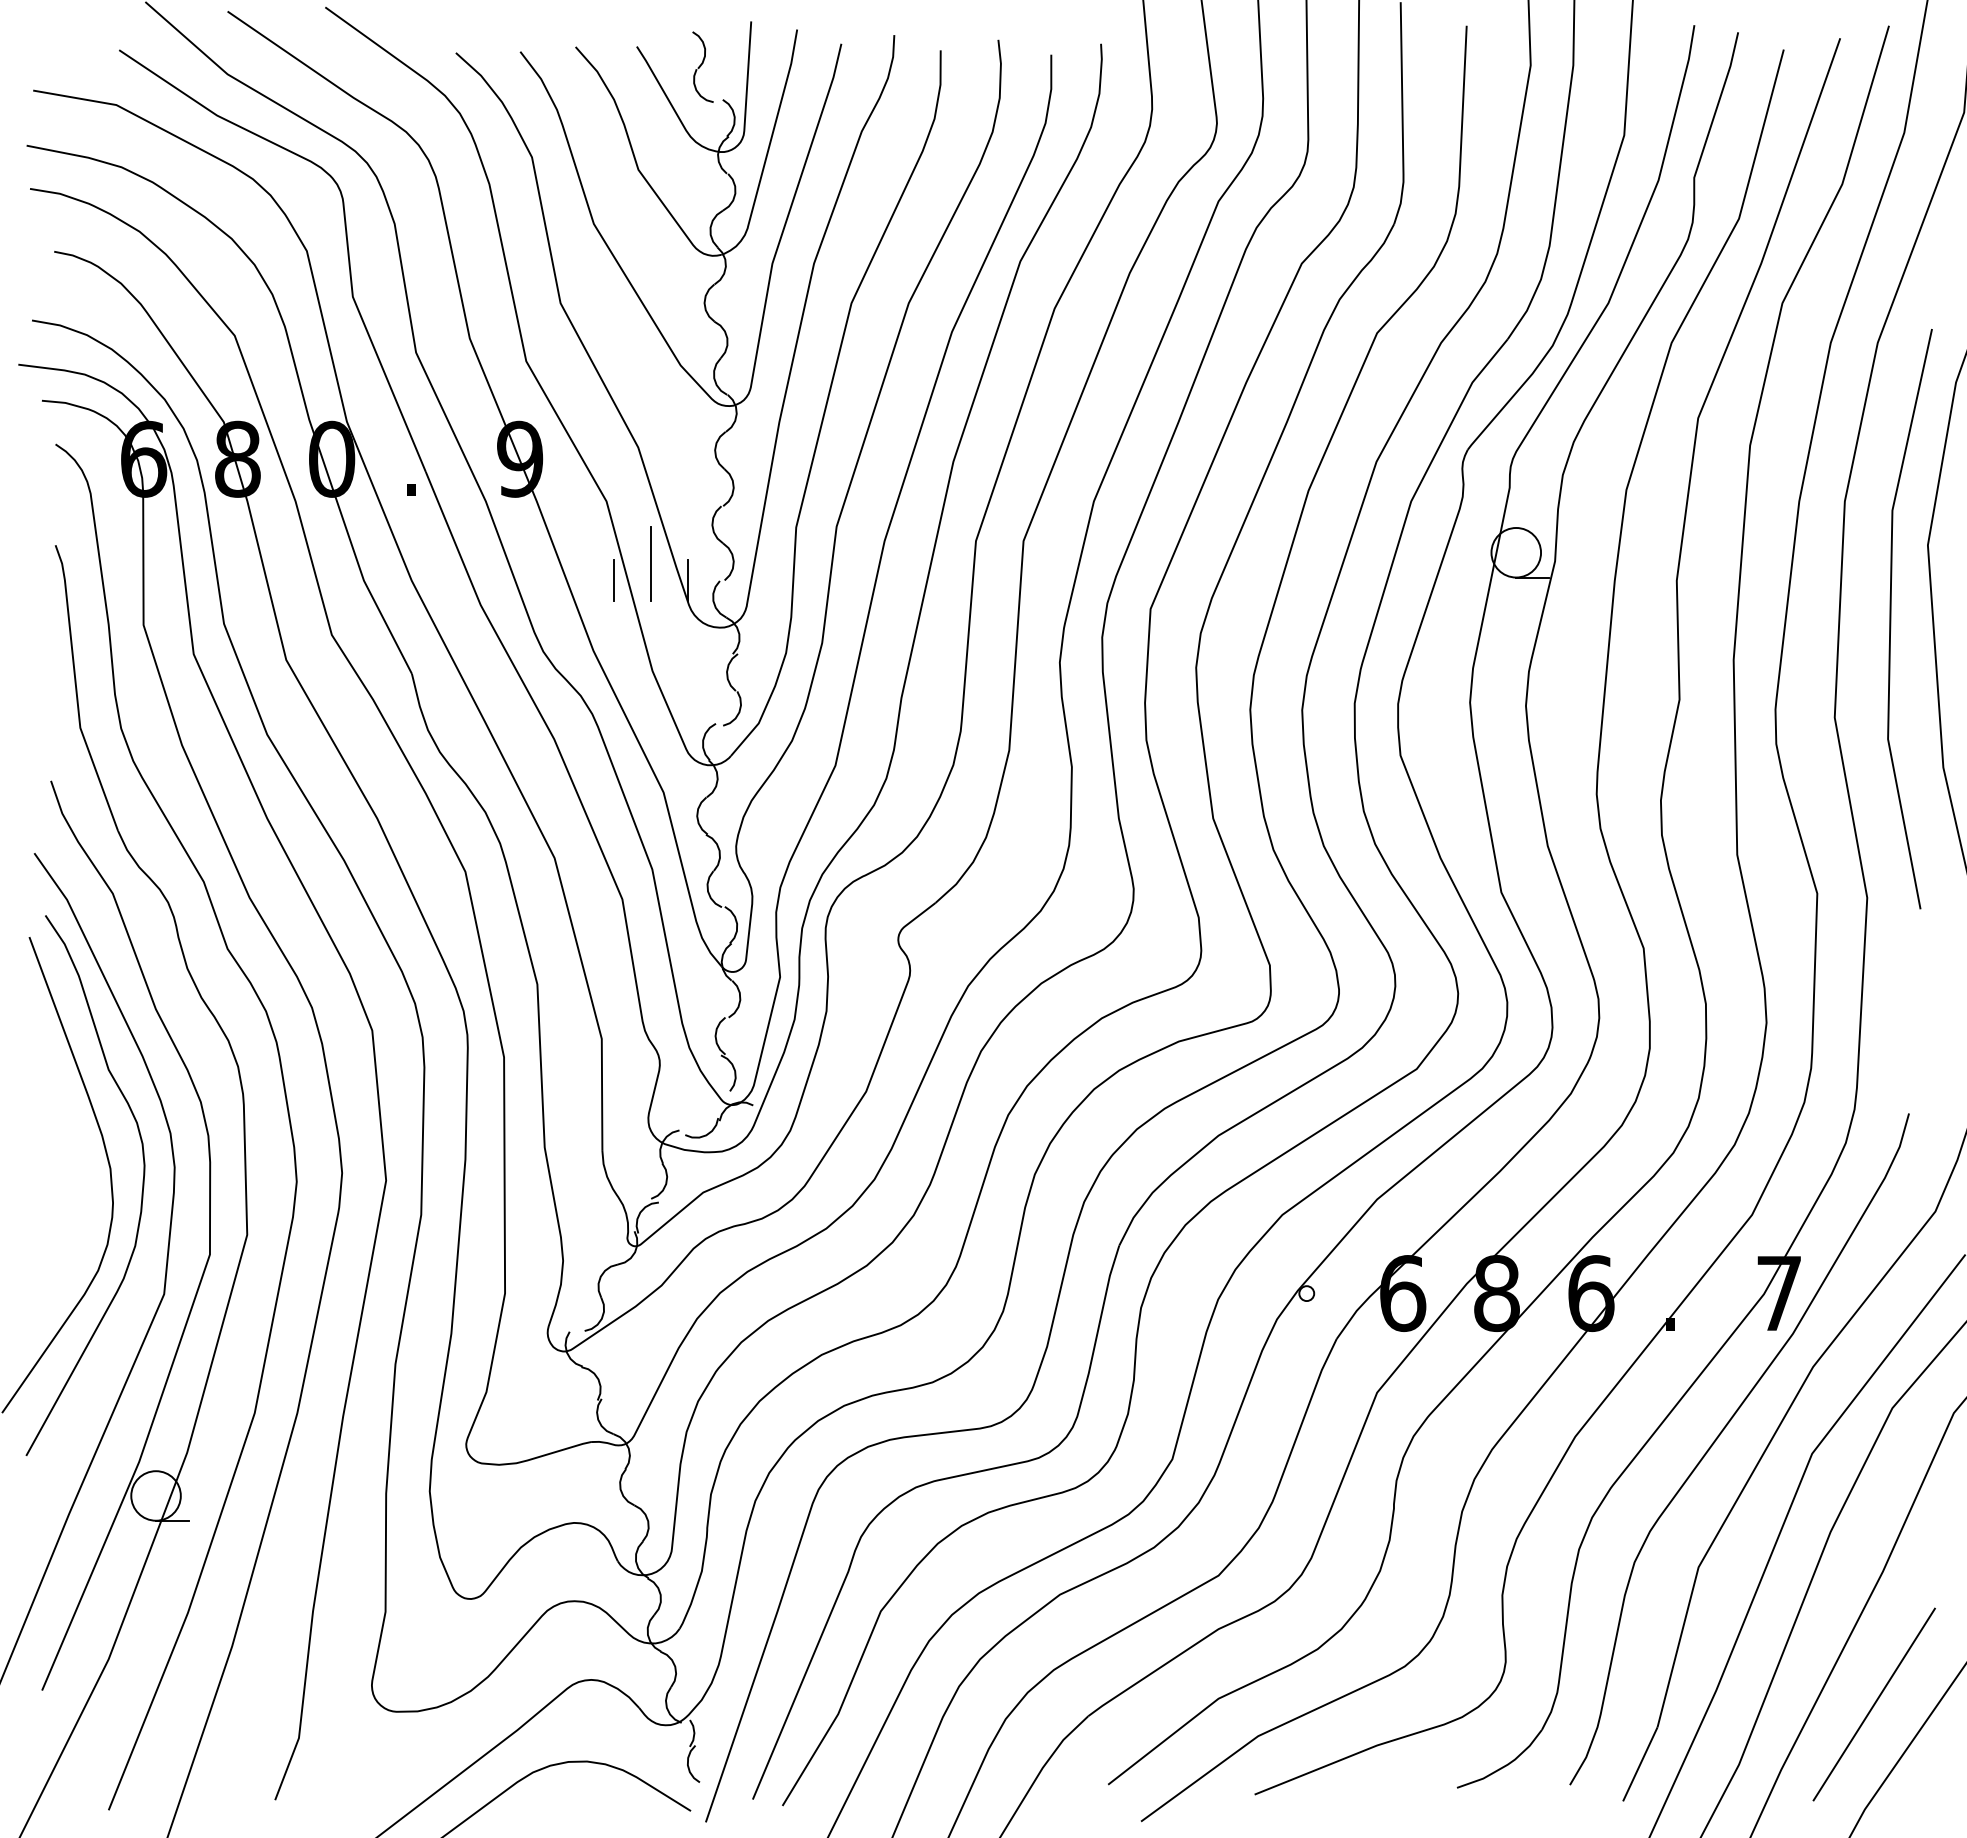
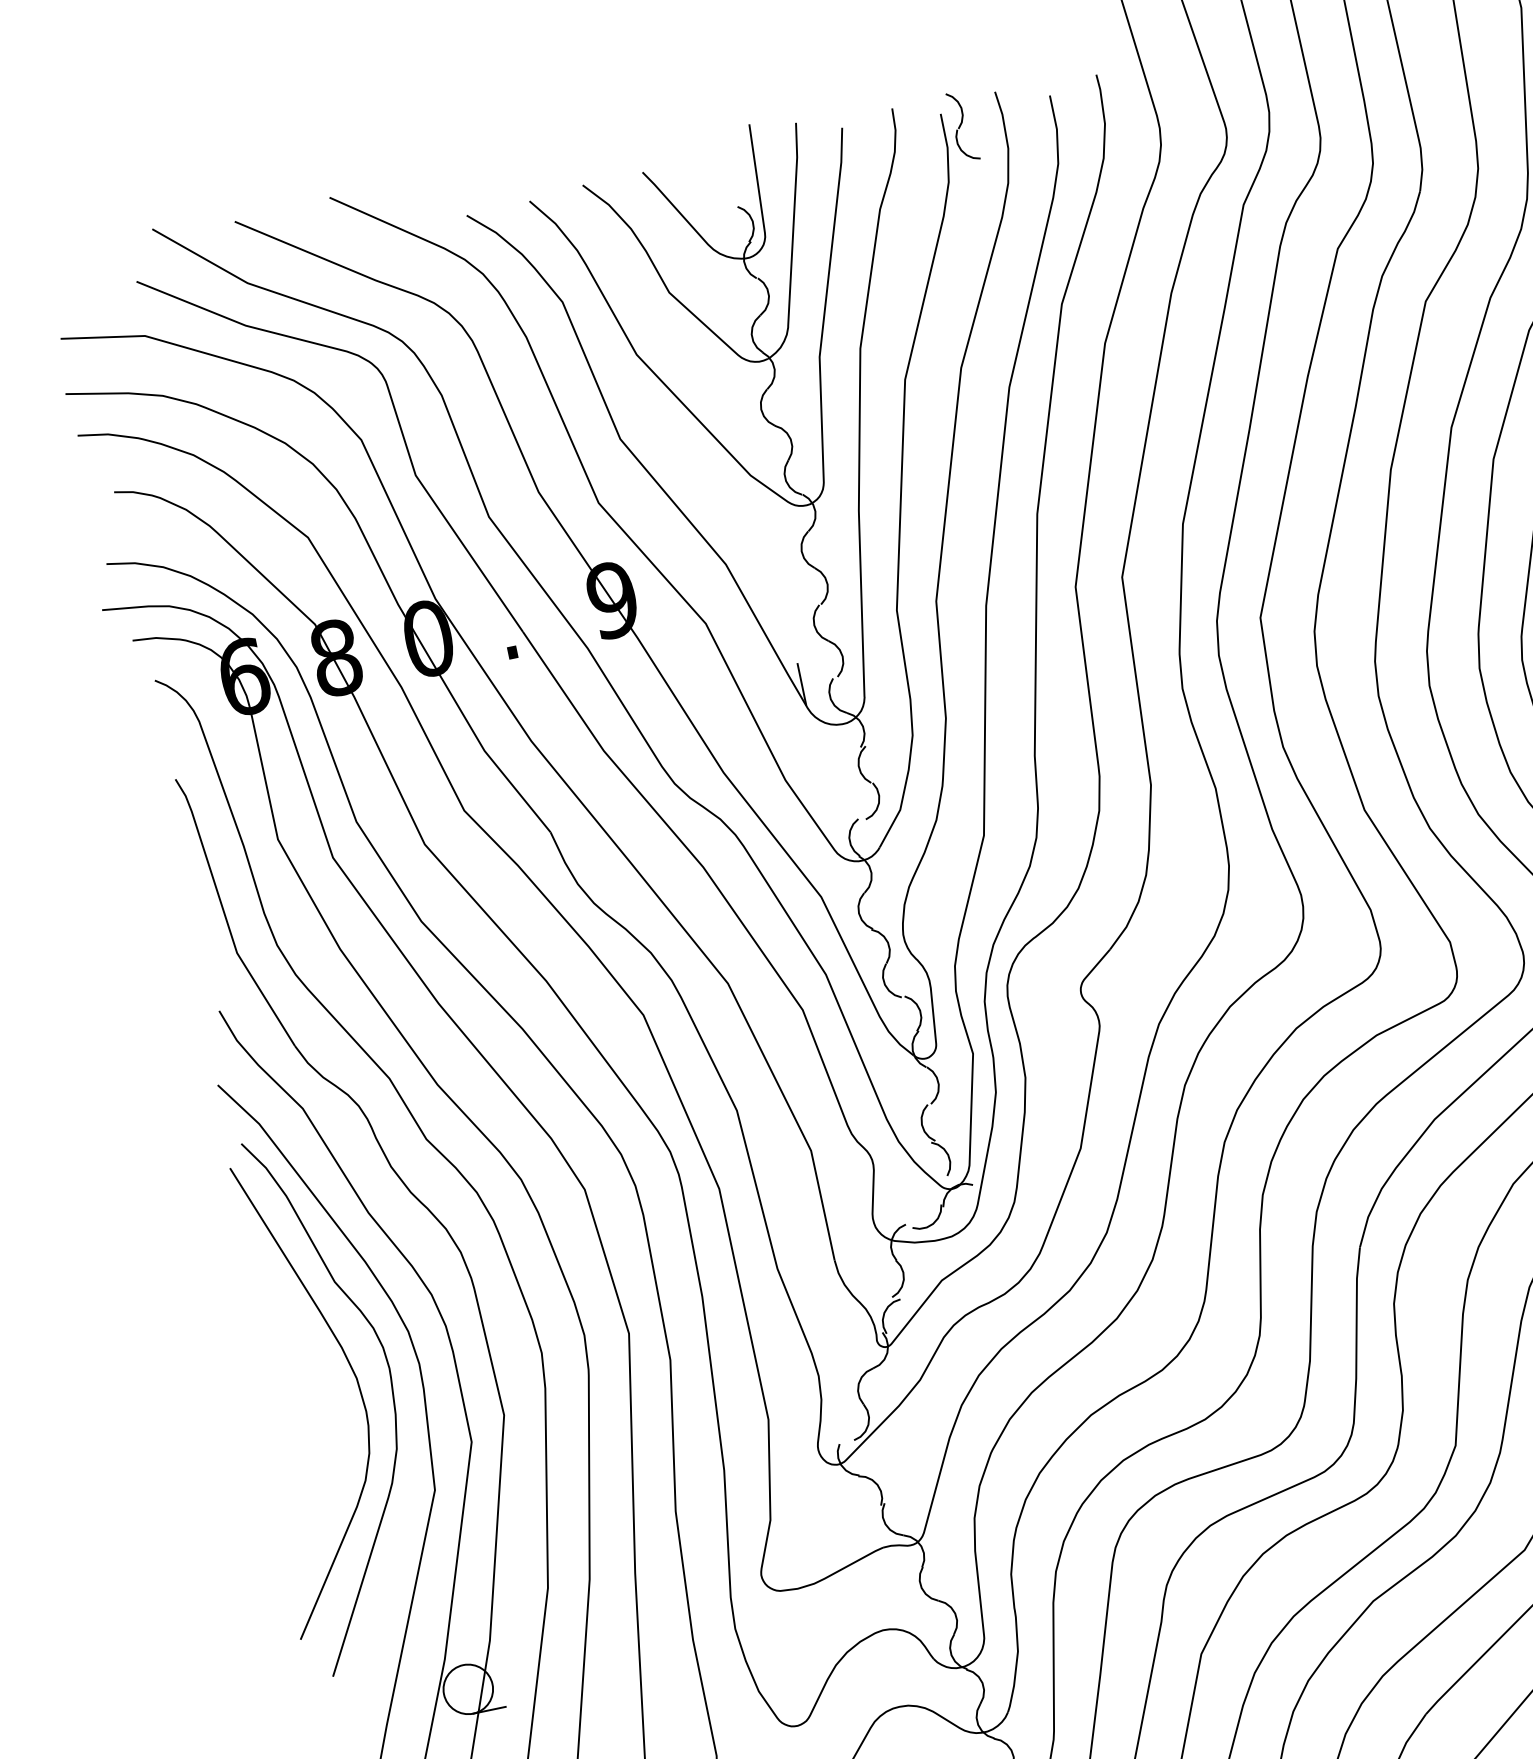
part: (702, 66) -> (962, 125), moved
line: (650, 563) -> (761, 675), removed
line: (613, 580) -> (728, 699), removed

